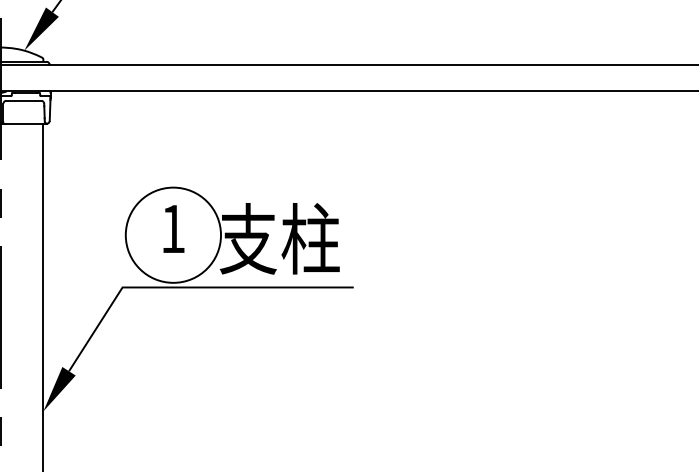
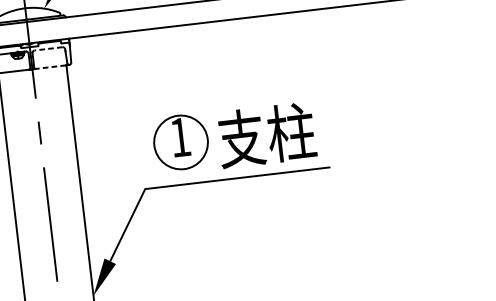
line: (23, 100) -> (48, 48), solid -> dashed
line: (24, 123) -> (51, 66), solid -> dashed
circle: (173, 234) -> (181, 141), size x0.7

